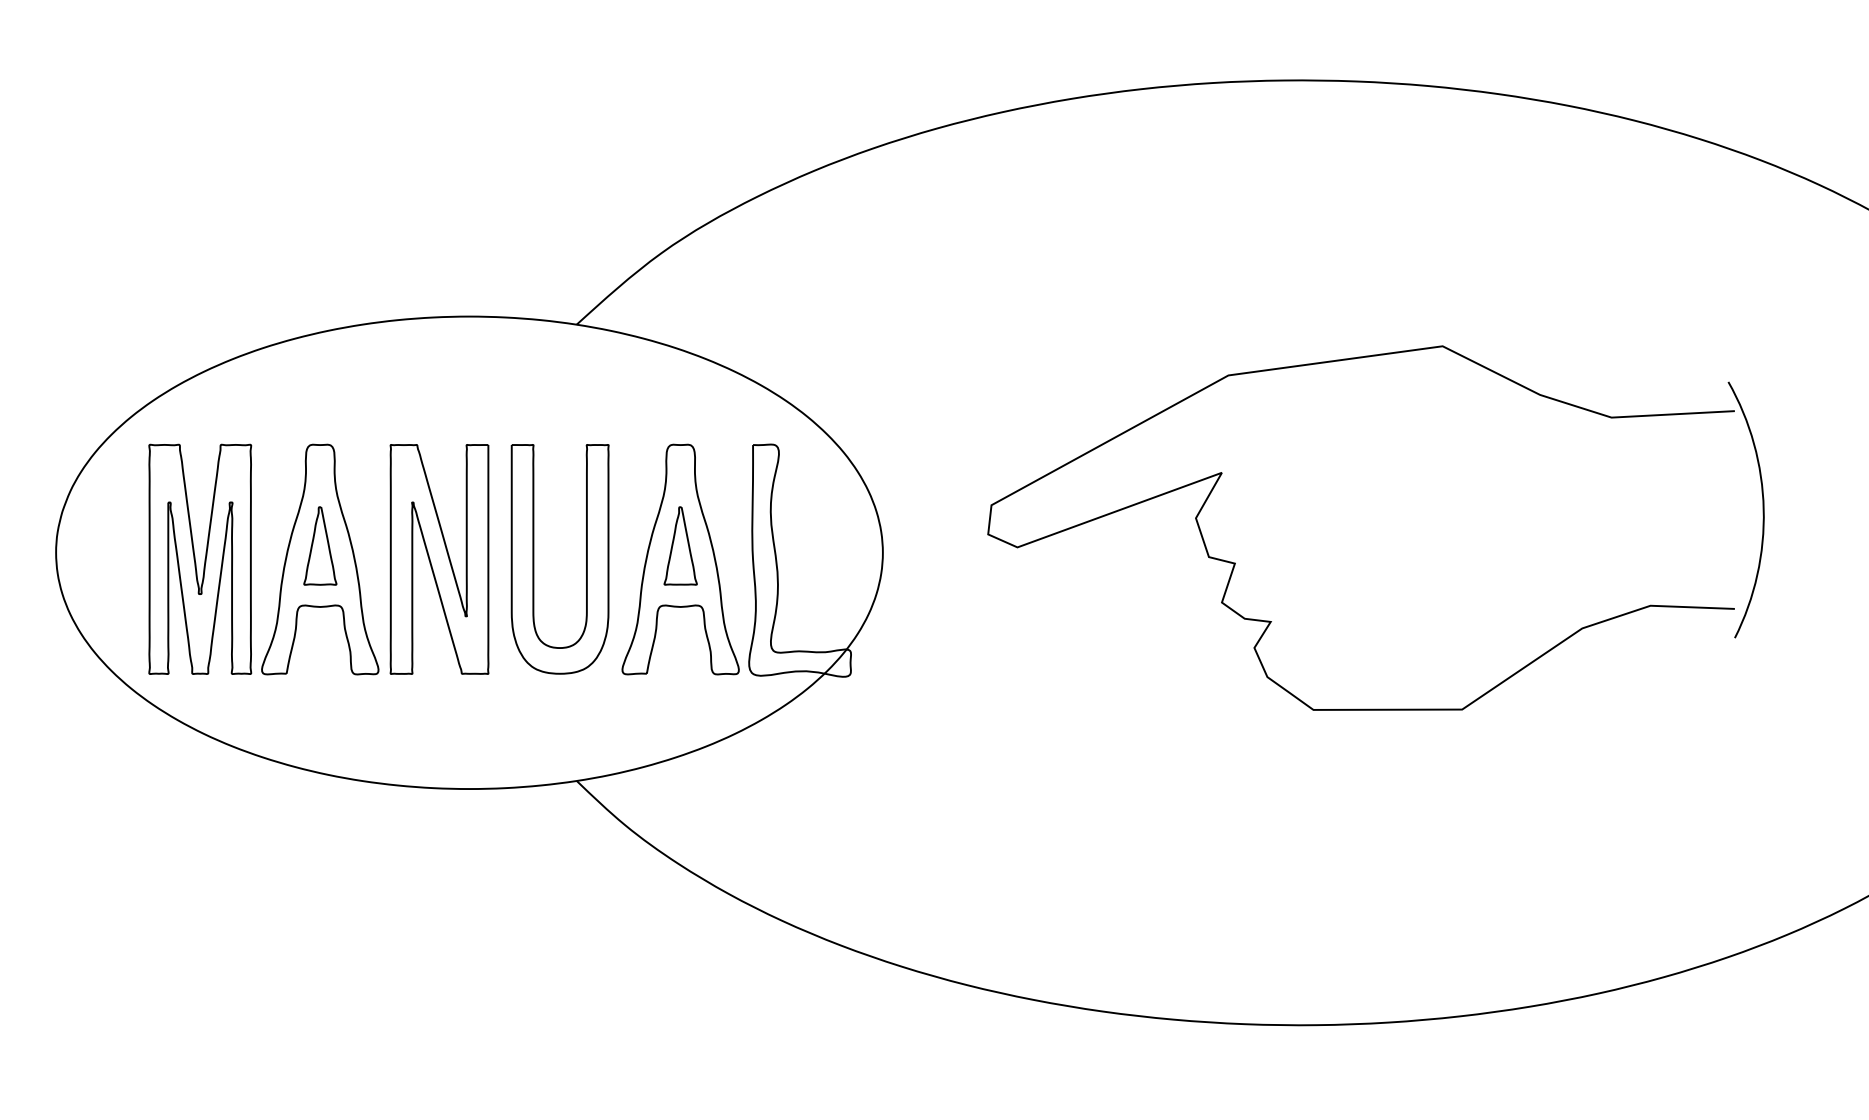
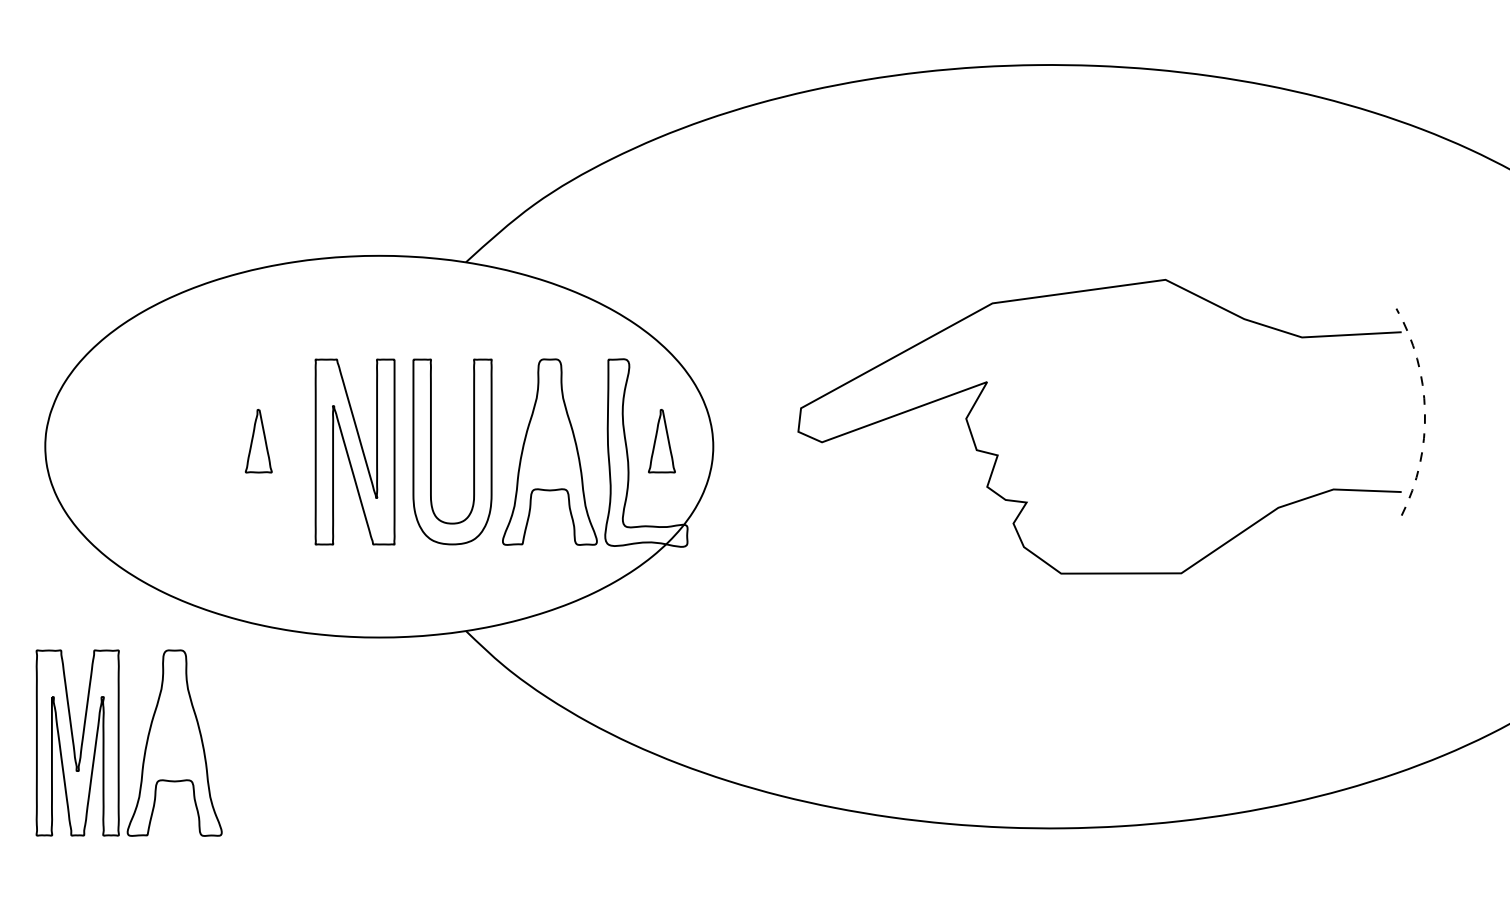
arc: (1763, 509) -> (1424, 411), solid -> dashed
part: (680, 546) -> (661, 441), moved
part: (251, 558) -> (119, 742), moved

